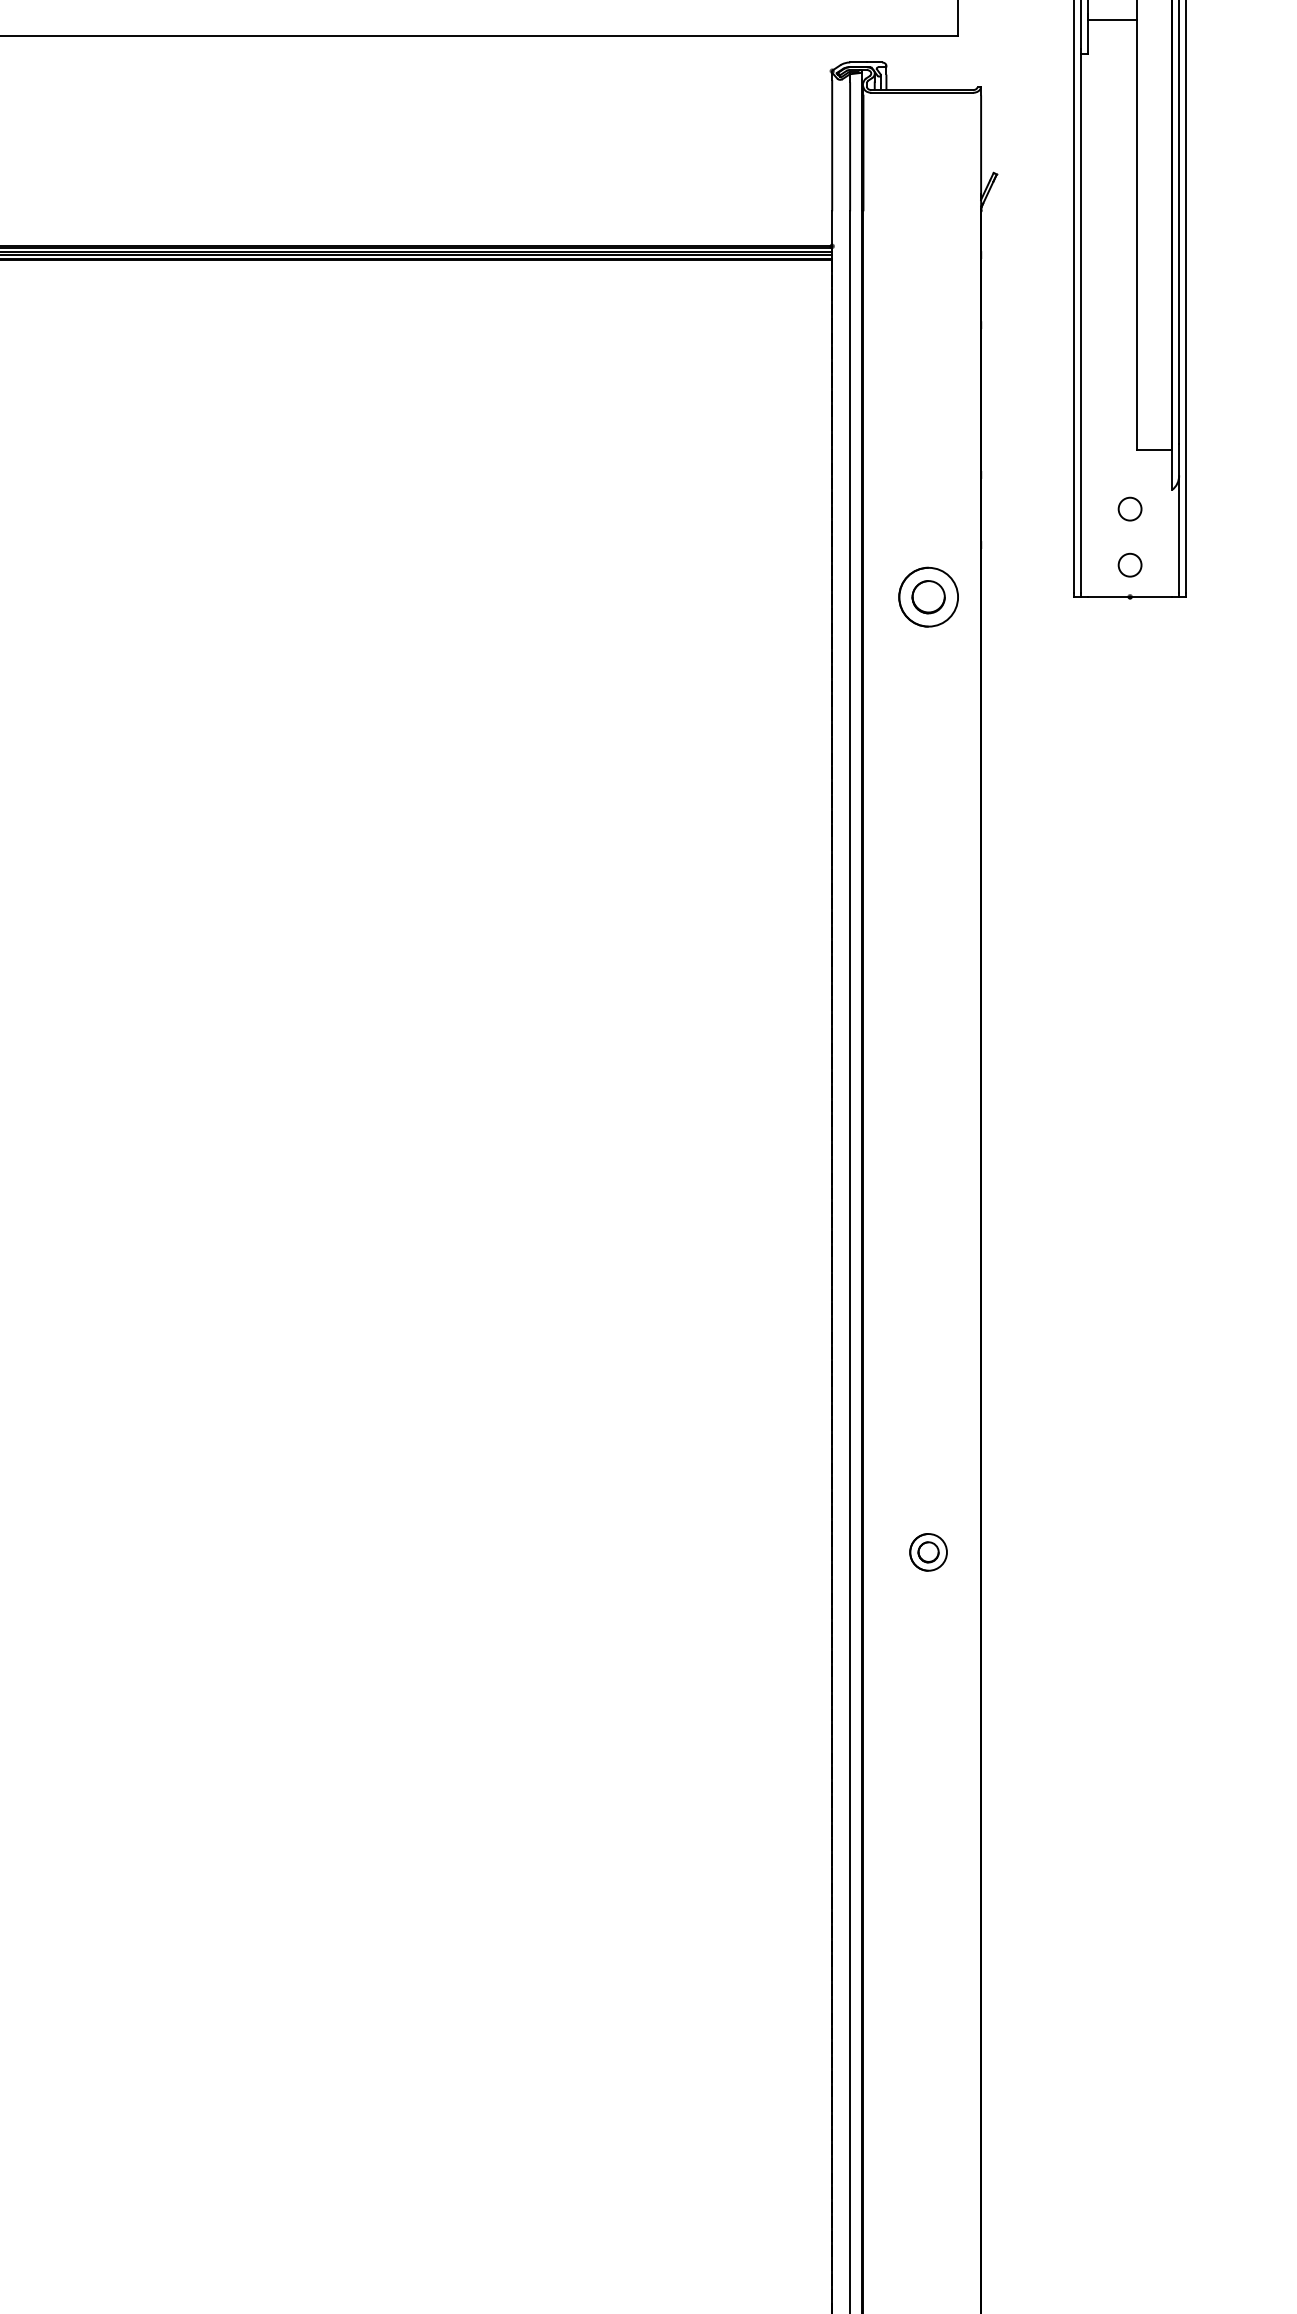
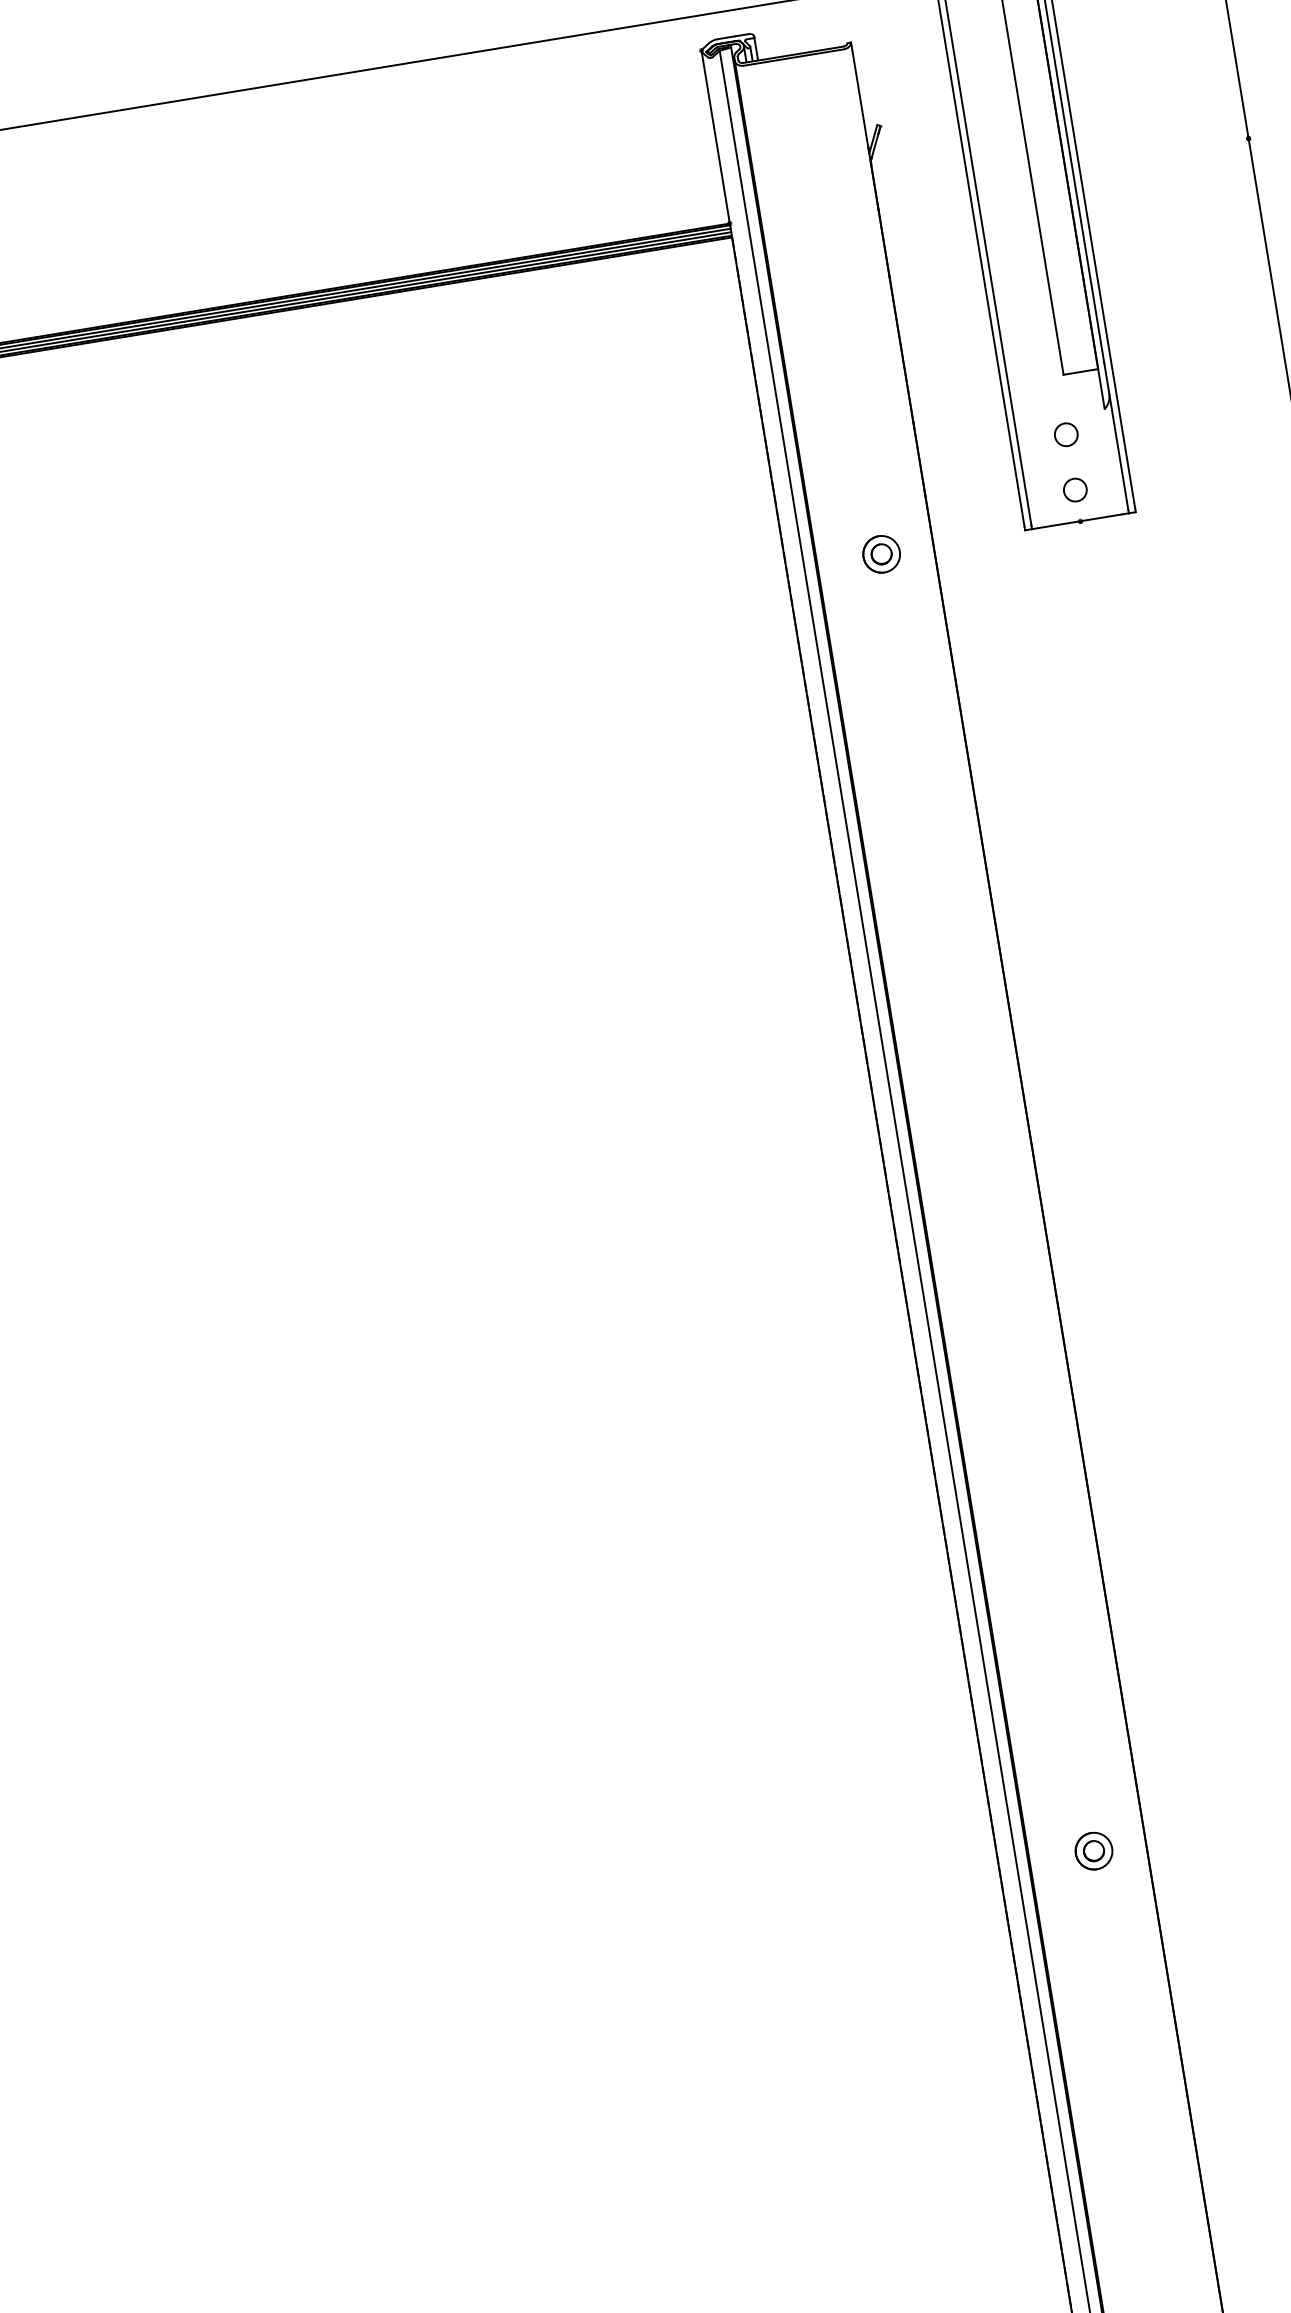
part: (928, 597) -> (881, 554), size x0.62
part: (928, 1552) -> (1093, 1851), moved

